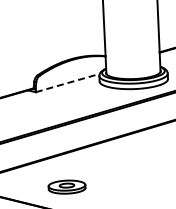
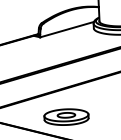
line: (68, 82) -> (67, 29), dashed -> solid
part: (66, 186) -> (66, 116), size x1.43

